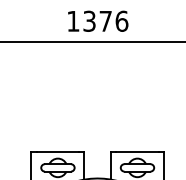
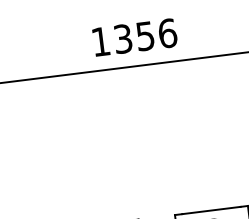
text: (105, 21) -> (145, 36), 1376 -> 1356

